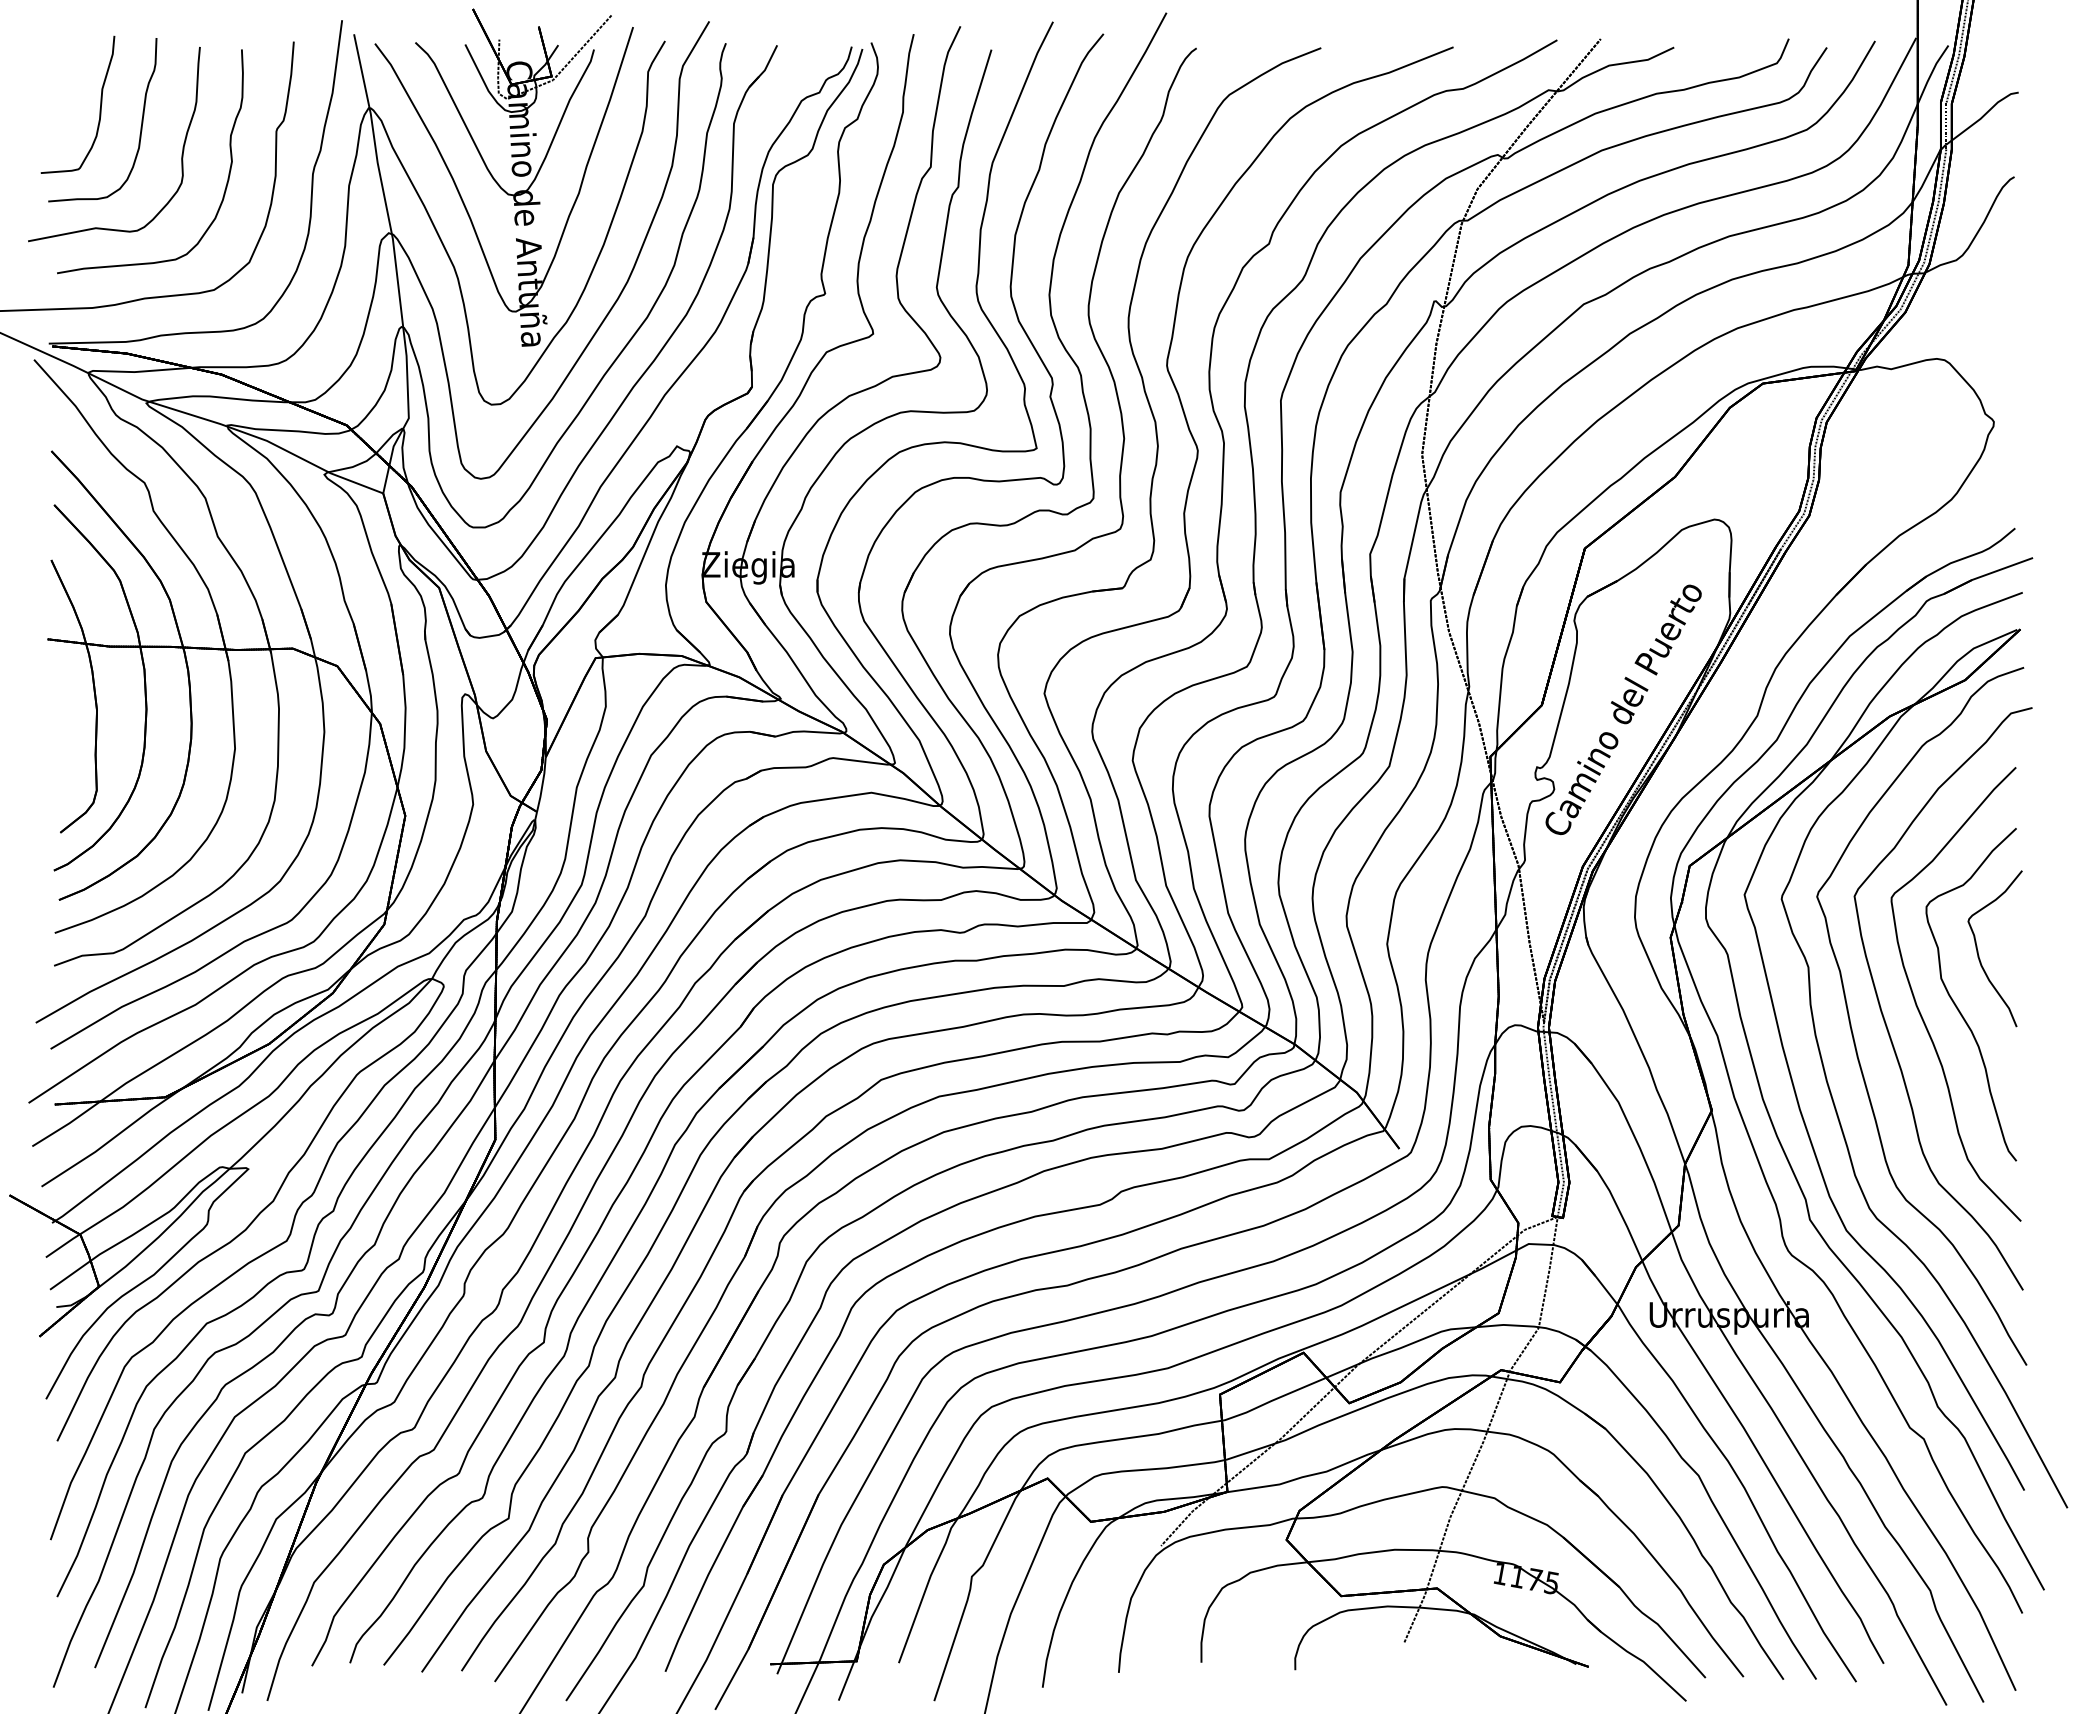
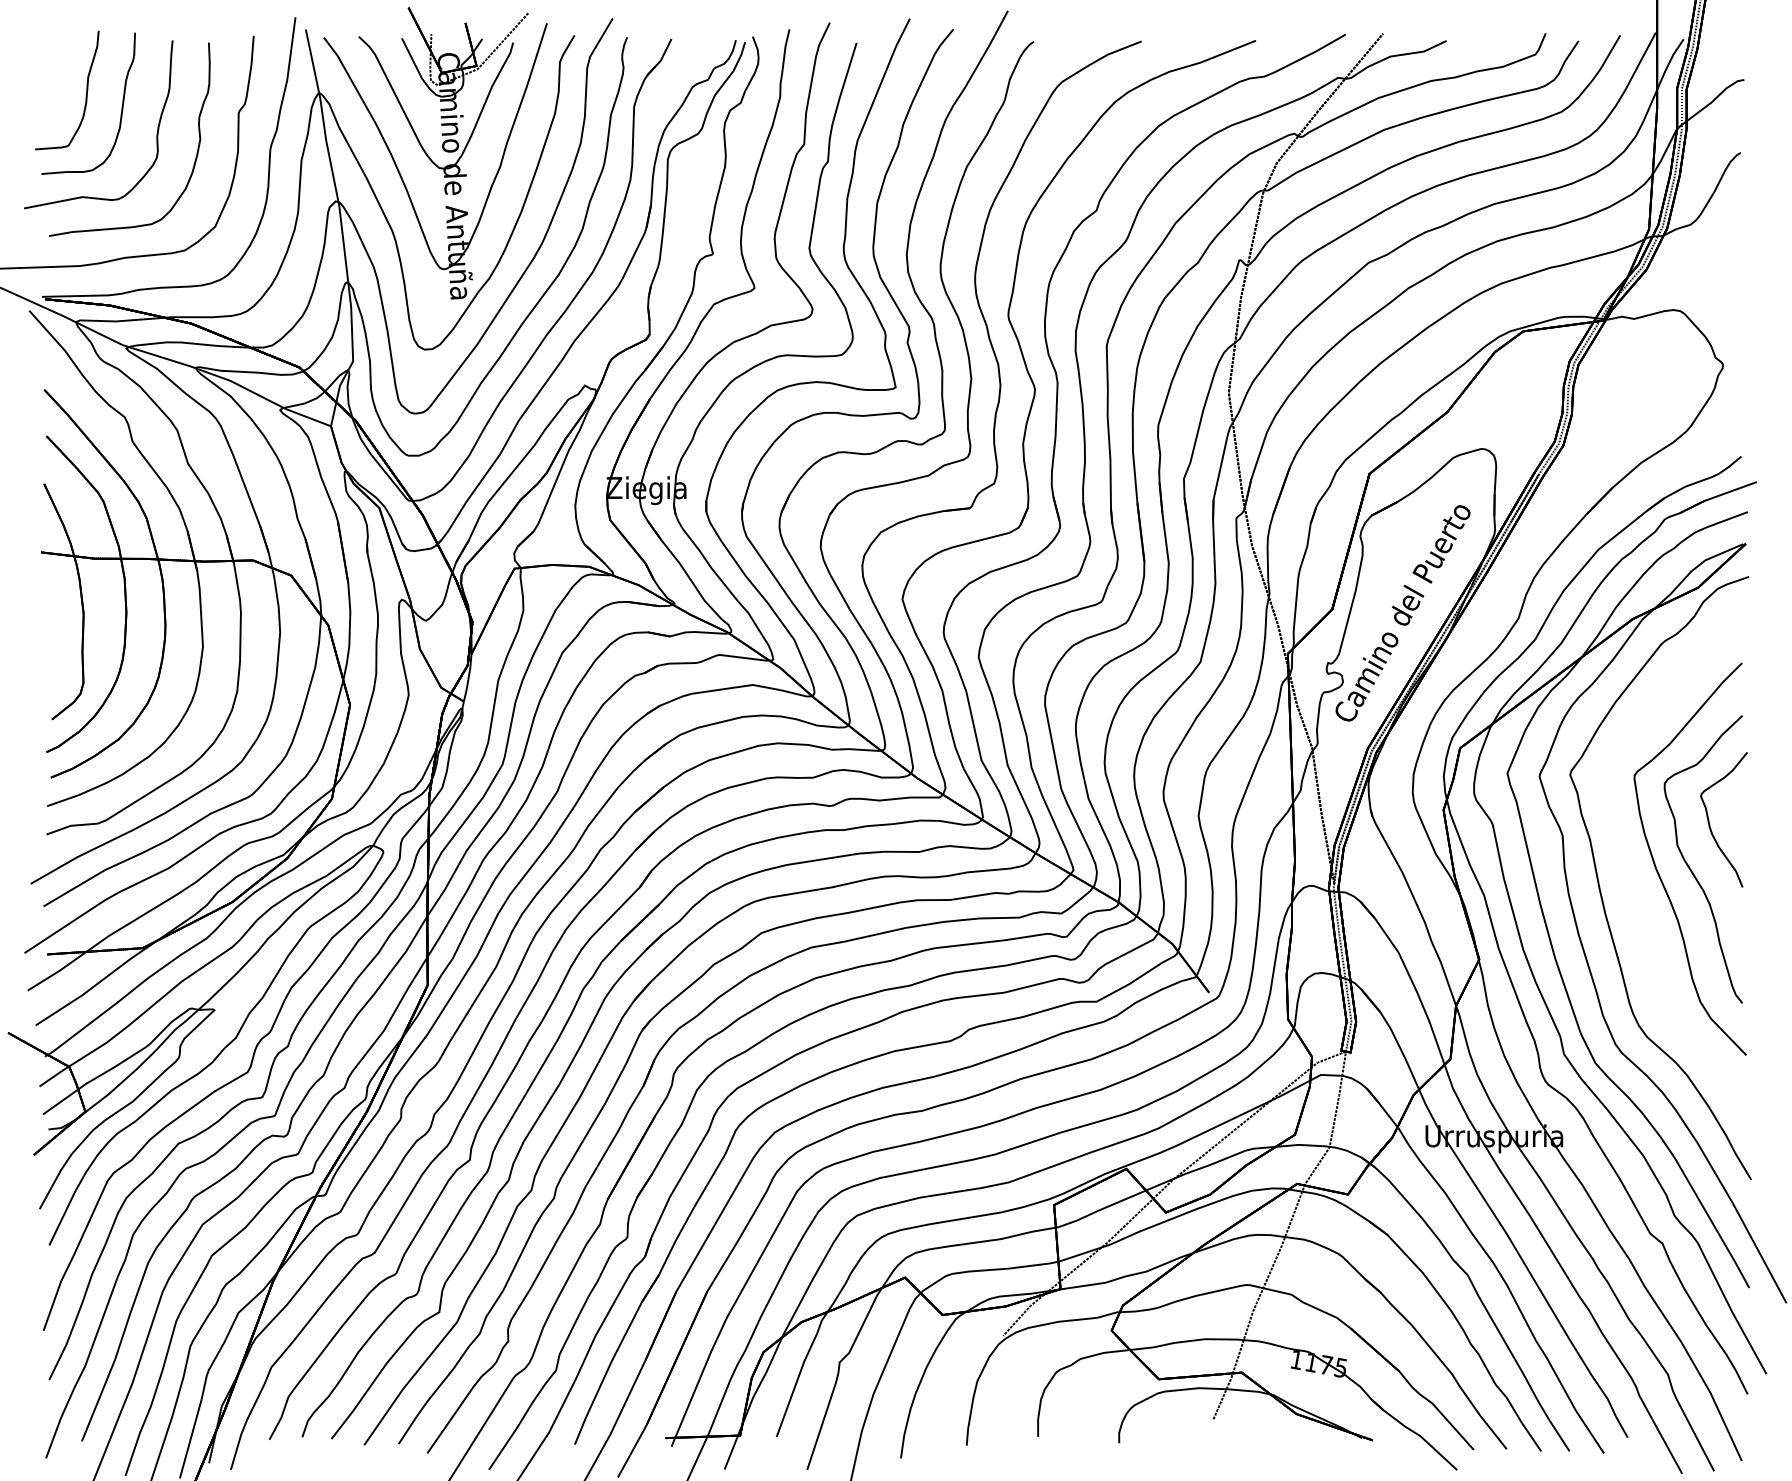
curve: (1884, 1016) -> (1628, 878), removed

